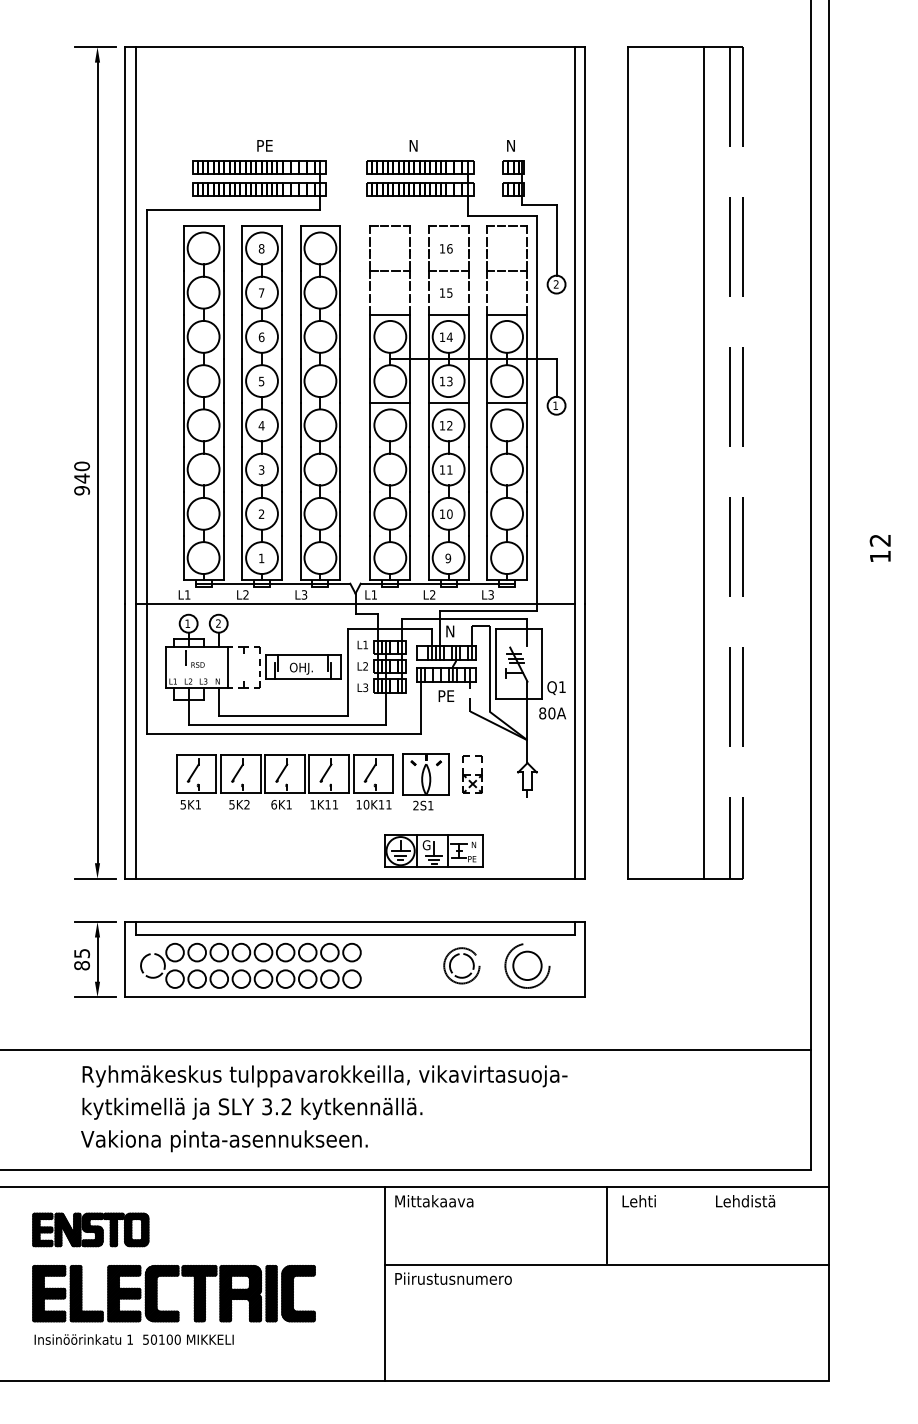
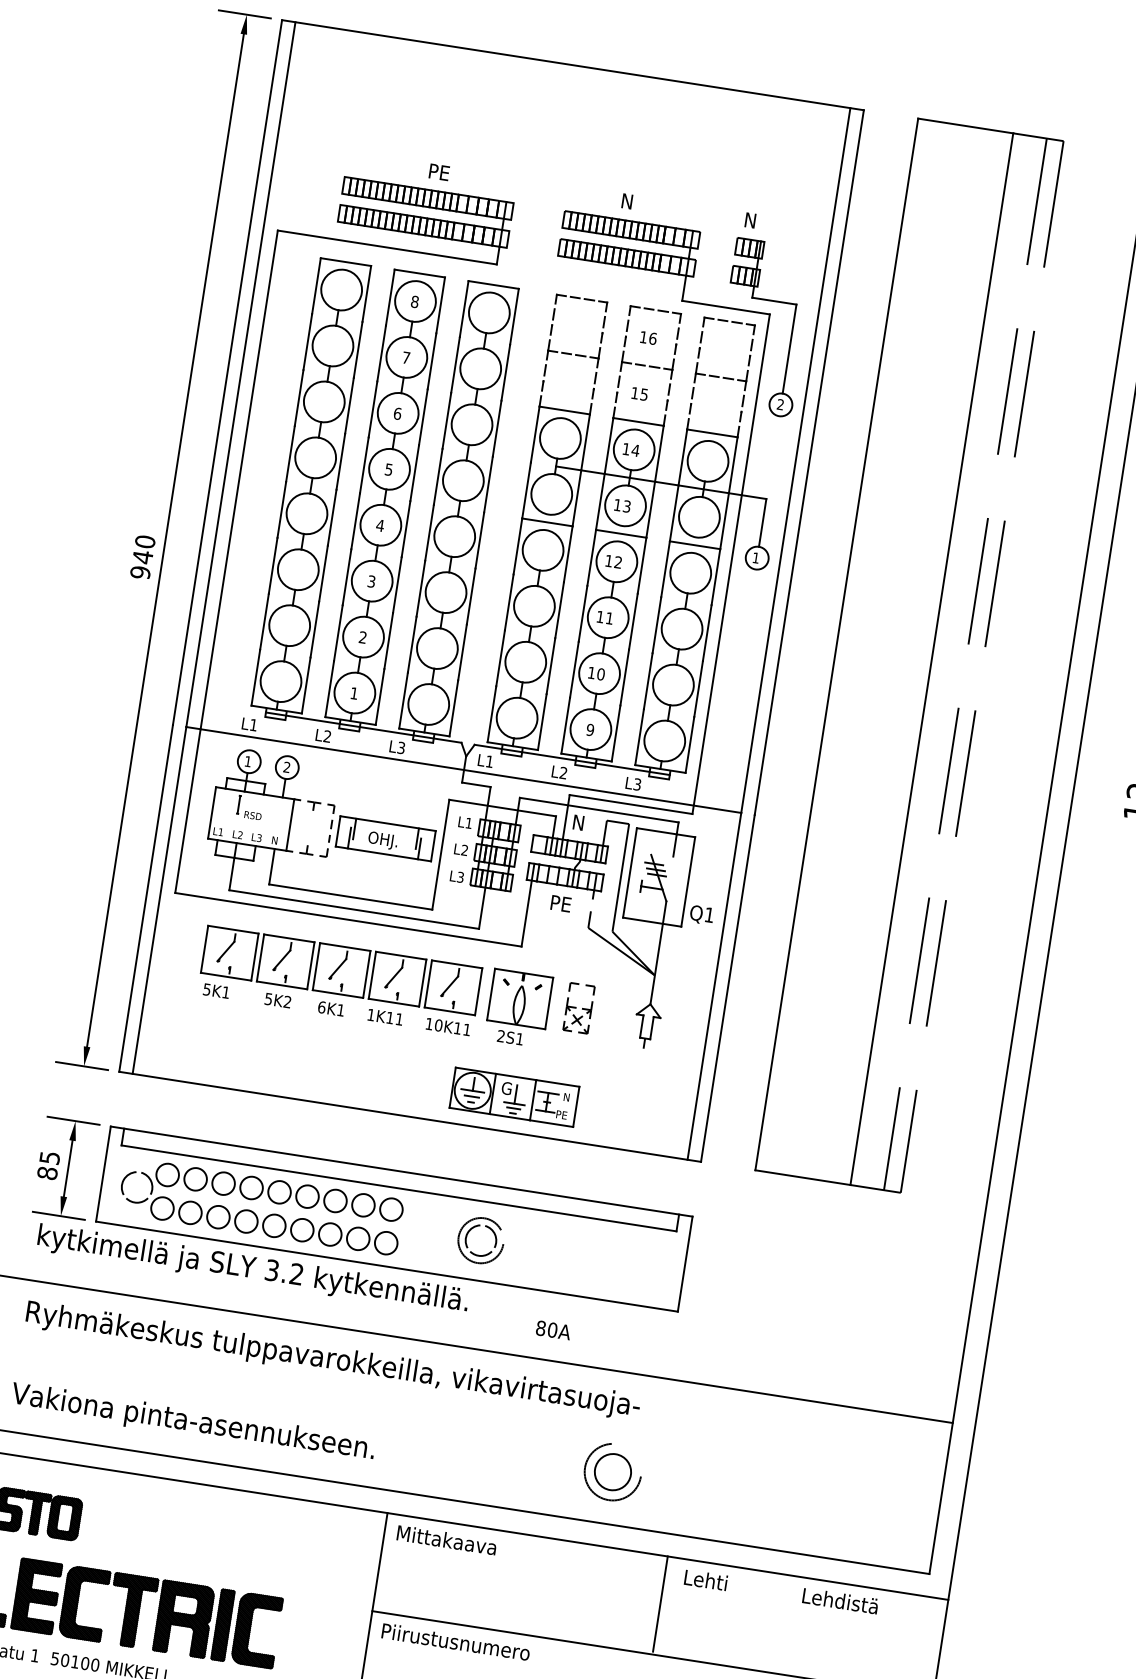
text: (552, 713) -> (553, 1330), moved
part: (459, 955) -> (480, 1227), moved
part: (527, 965) -> (613, 1471), moved
text: (252, 1108) -> (253, 1269), moved

